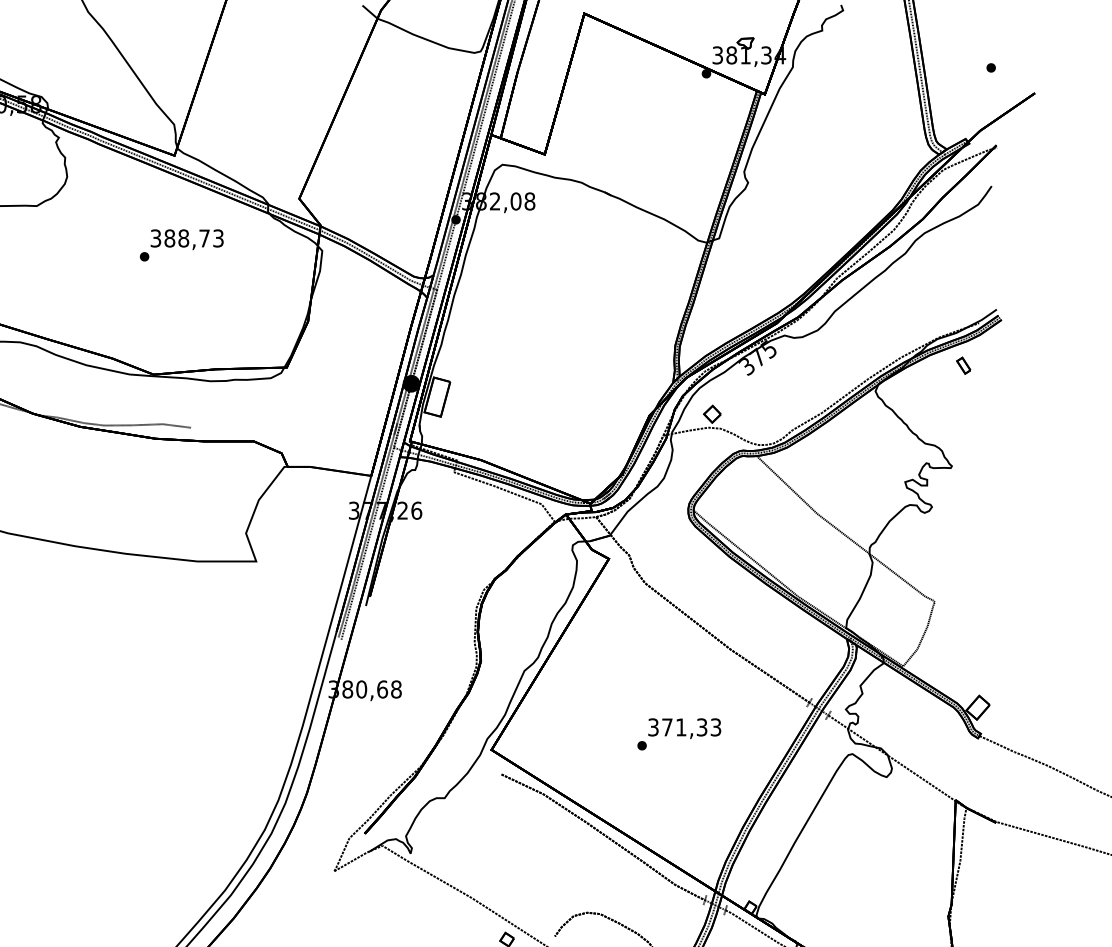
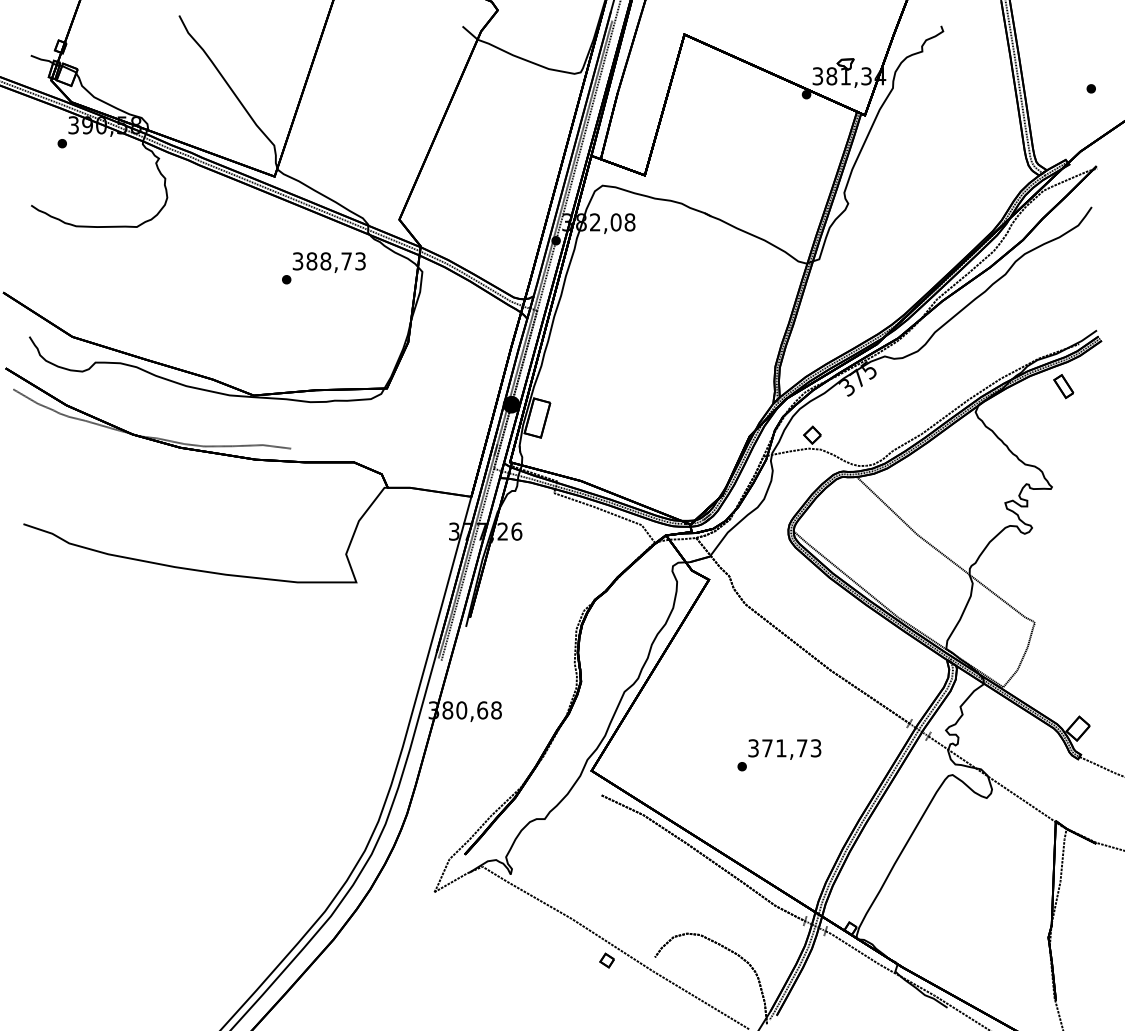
text: (181, 245) -> (323, 268), moved
part: (963, 365) -> (1063, 386), size x1.43
text: (702, 727) -> (802, 748), 371,33 -> 371,73

